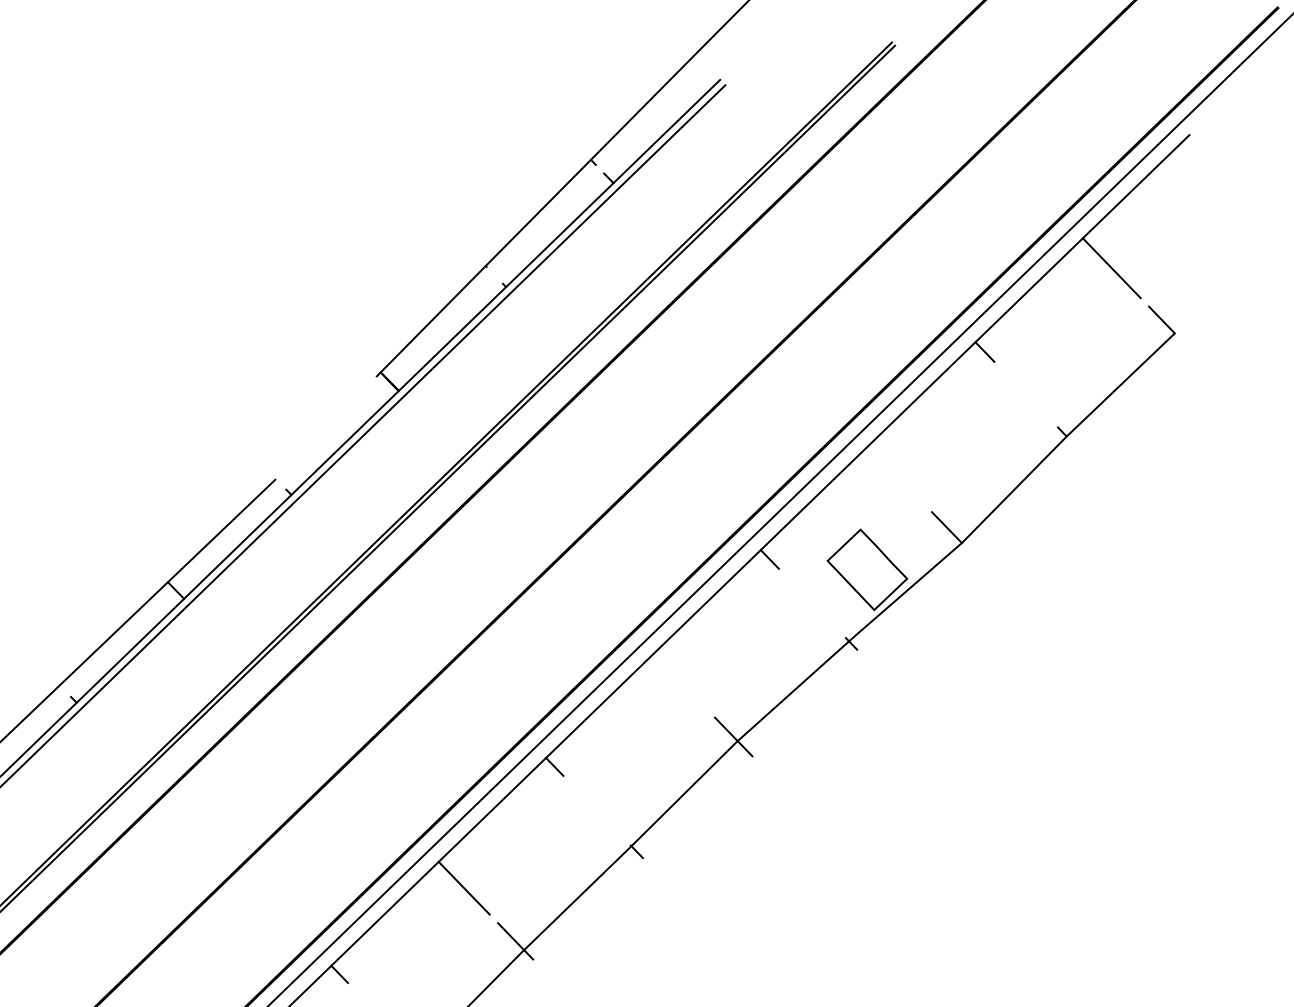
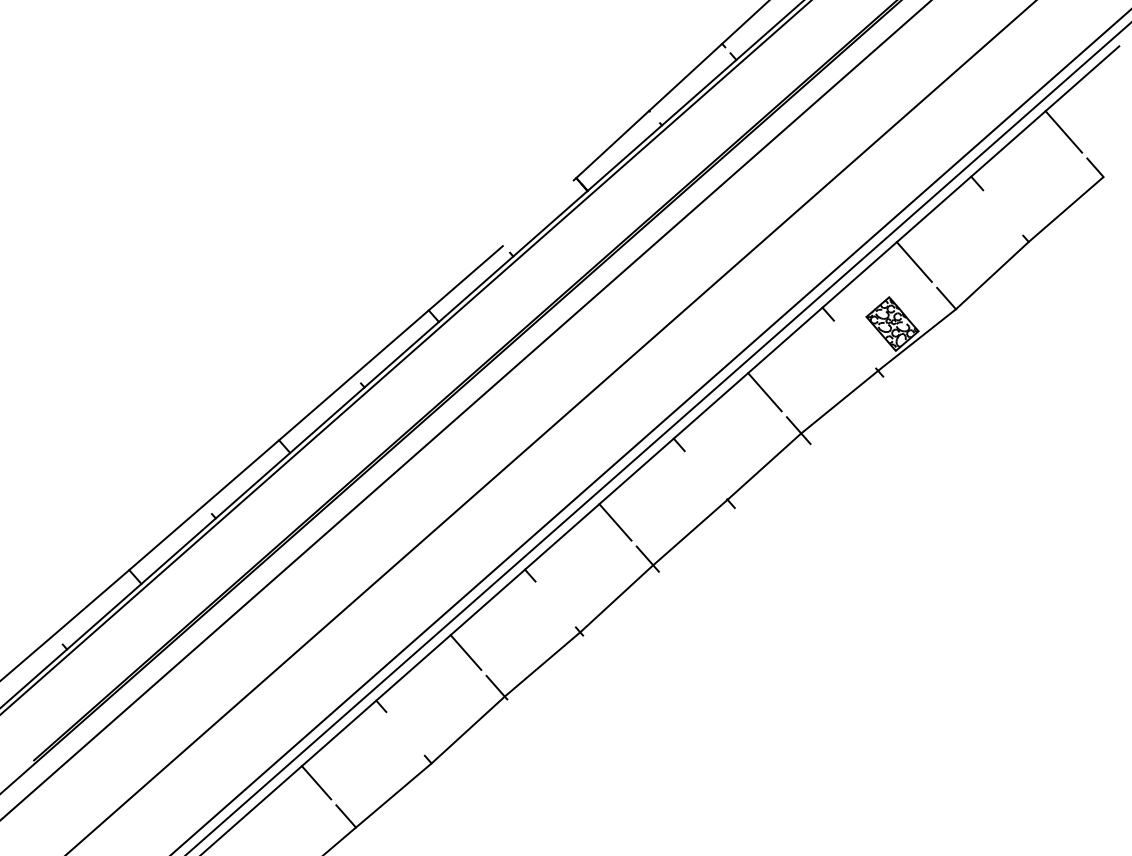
line: (894, 474) -> (913, 261), added
hatch: (867, 570) -> (892, 324), added
line: (679, 681) -> (764, 392), added

